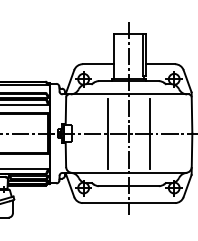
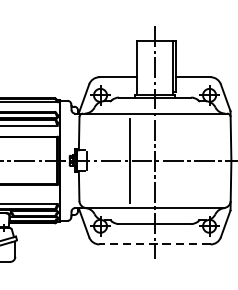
line: (150, 133) -> (181, 160), removed
line: (128, 203) -> (154, 244), solid -> dashed

